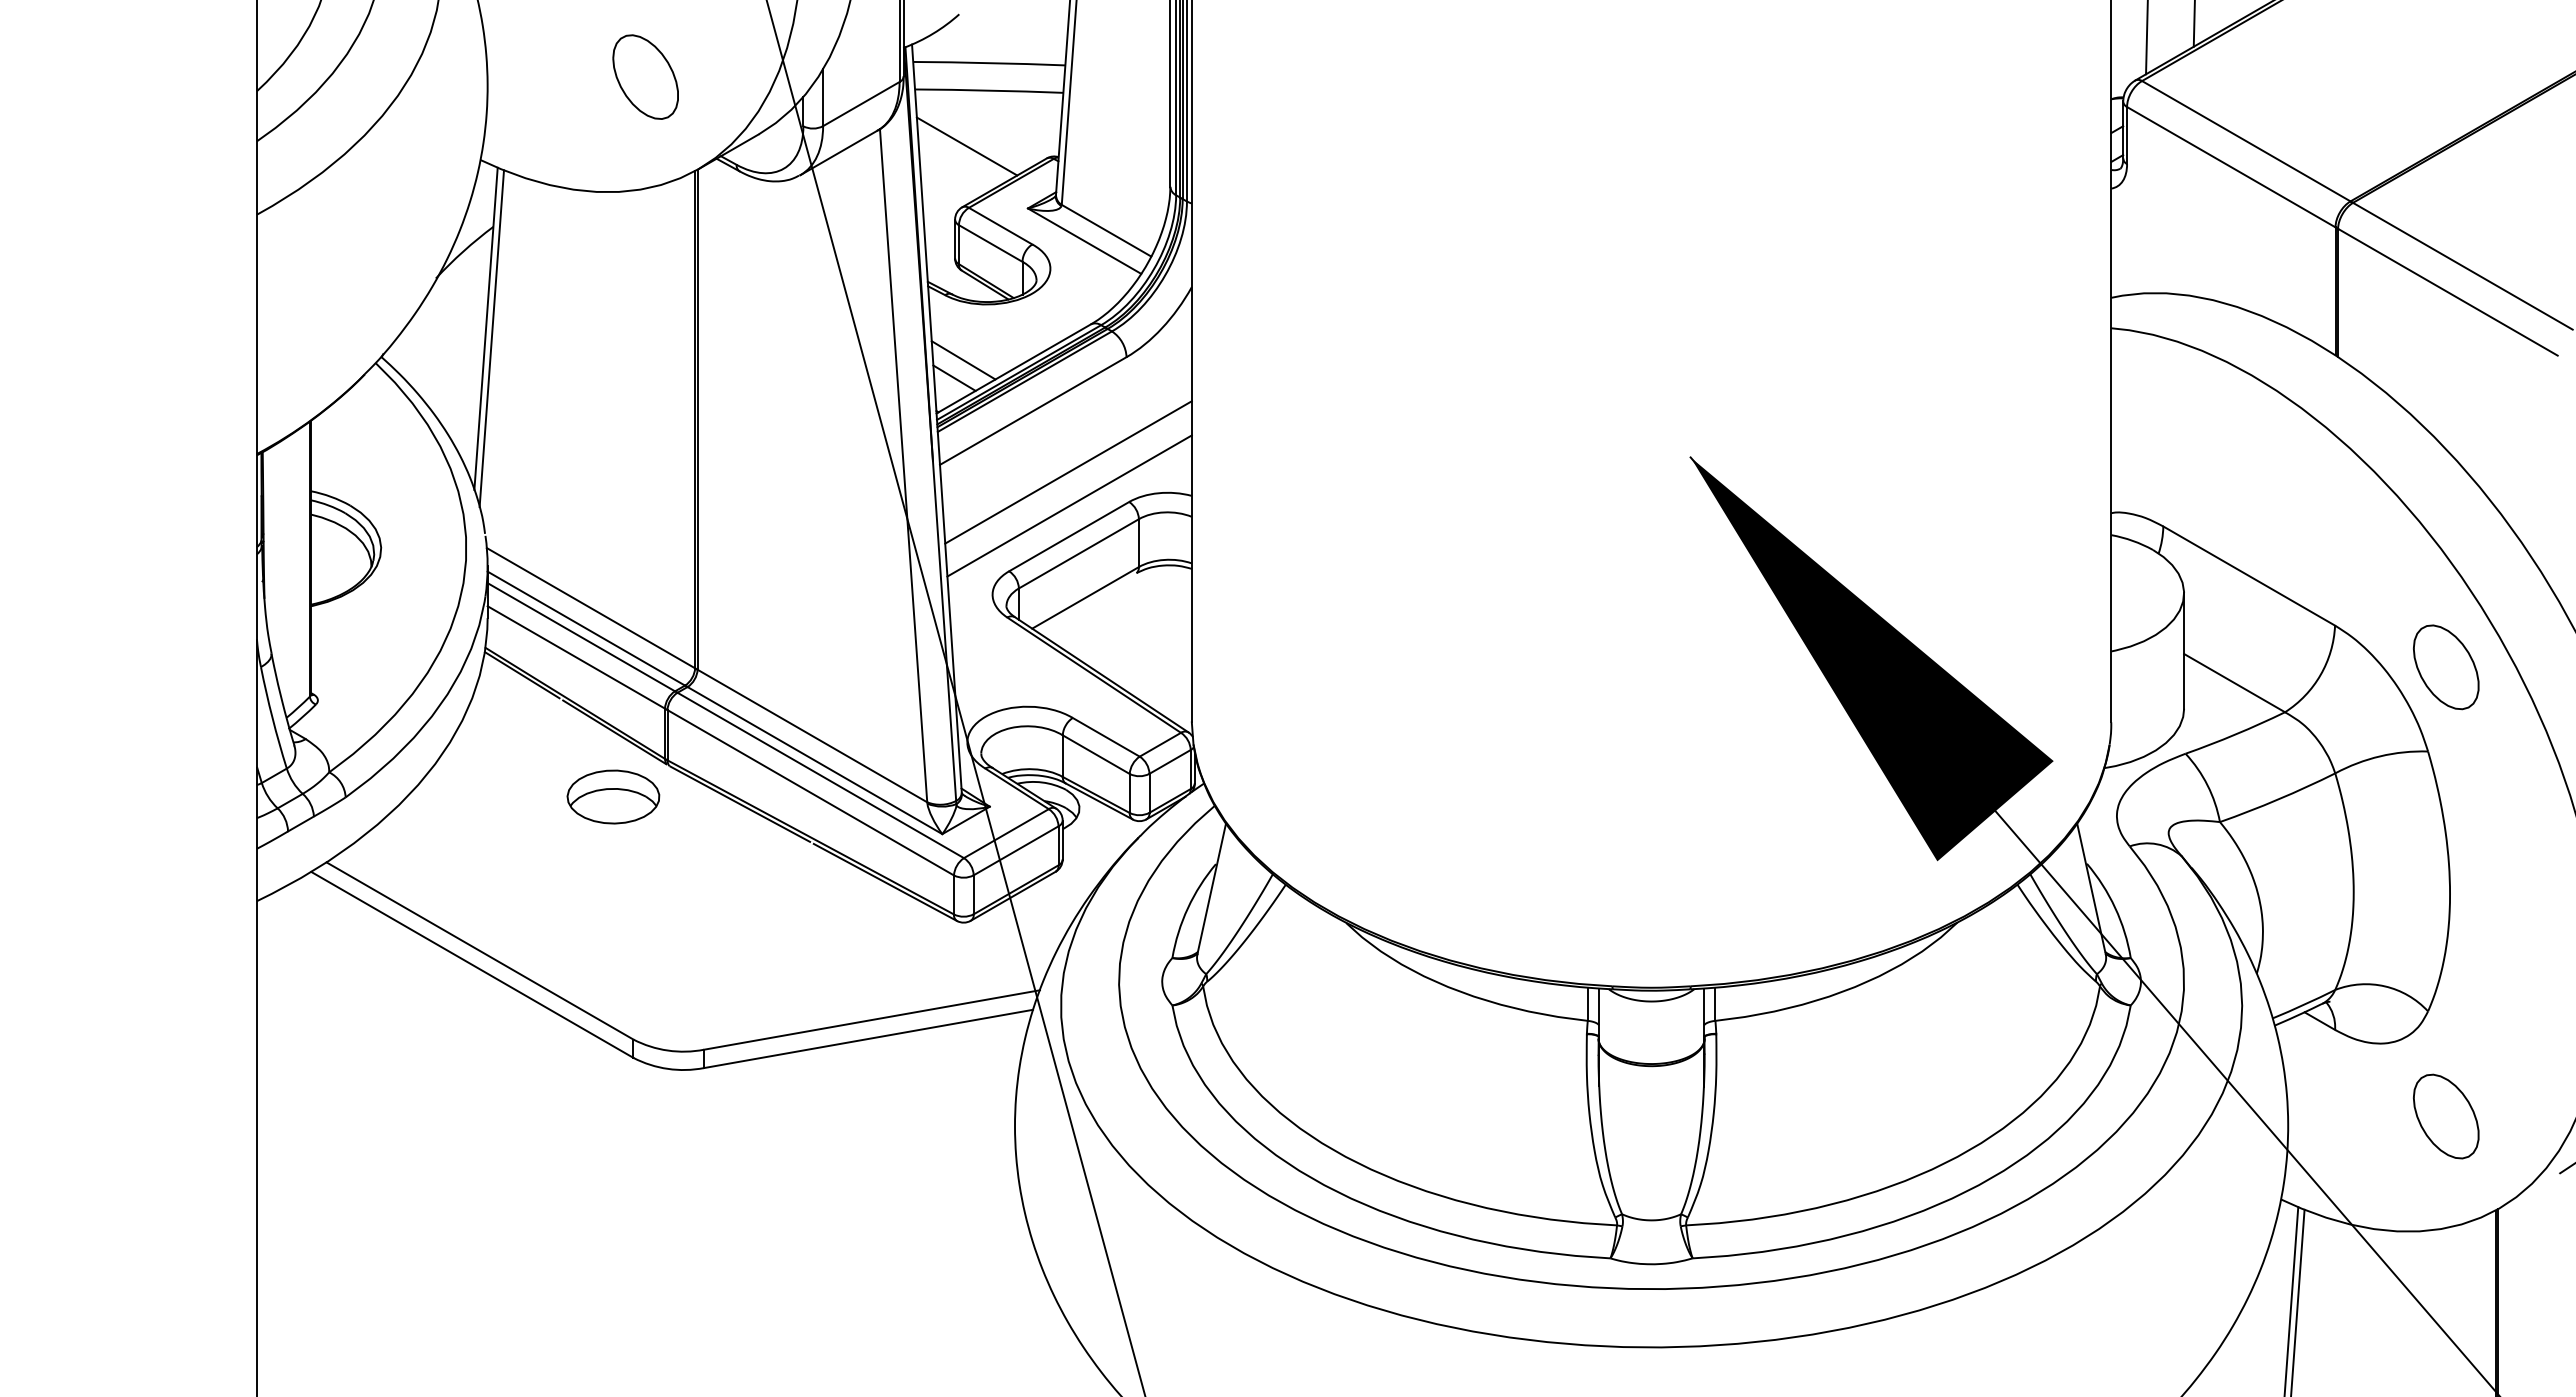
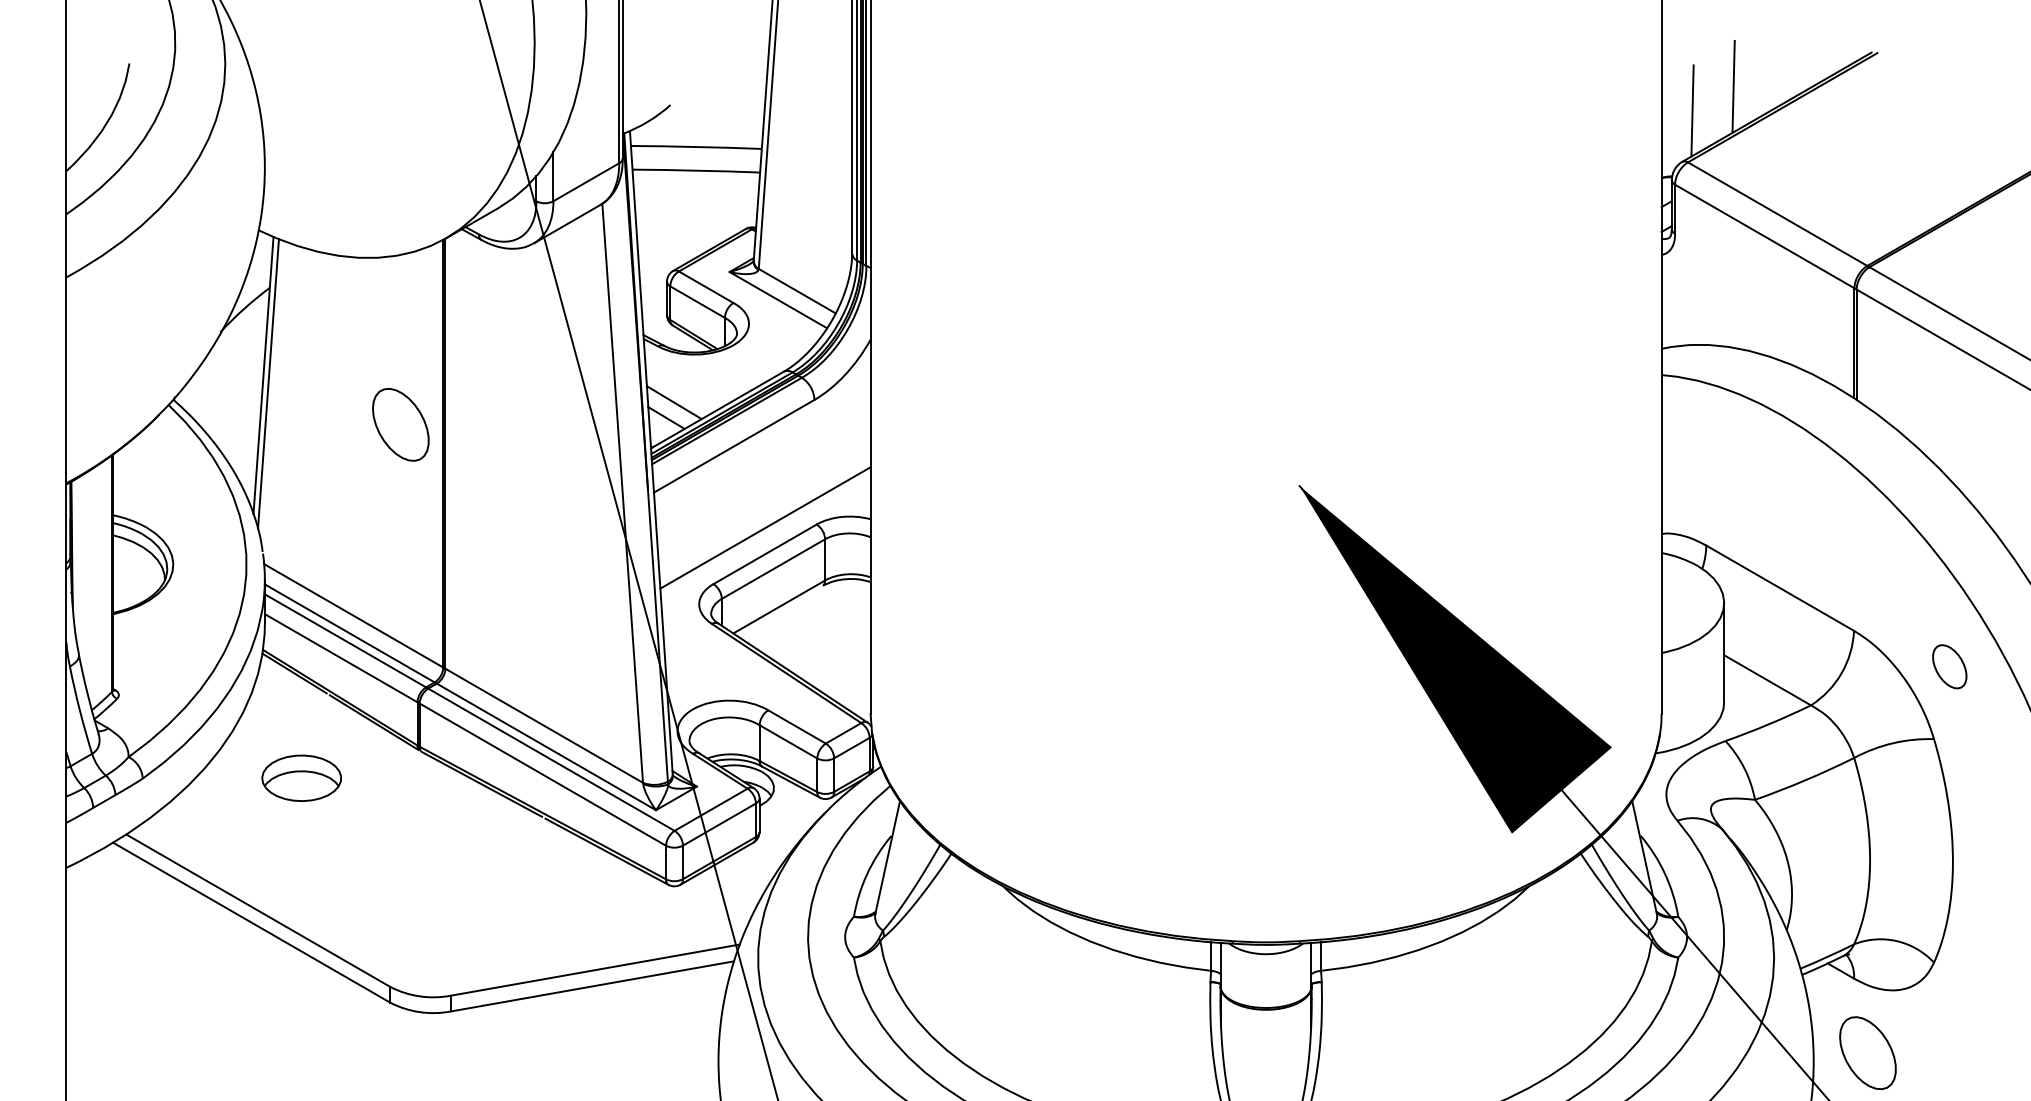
part: (645, 76) -> (400, 424), moved
line: (966, 146) -> (676, 218), removed
line: (1068, 472) -> (764, 499), removed
part: (2446, 667) -> (1949, 666), size x0.6
part: (613, 796) -> (301, 777), moved
part: (2446, 1116) -> (1868, 1053), moved

